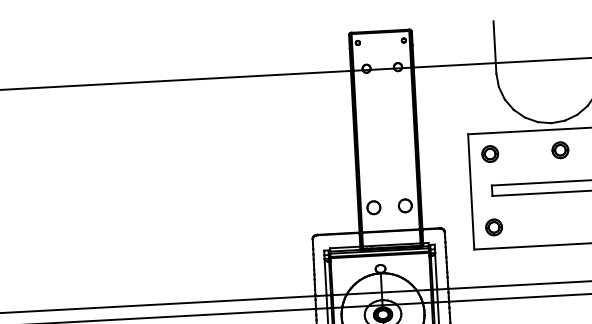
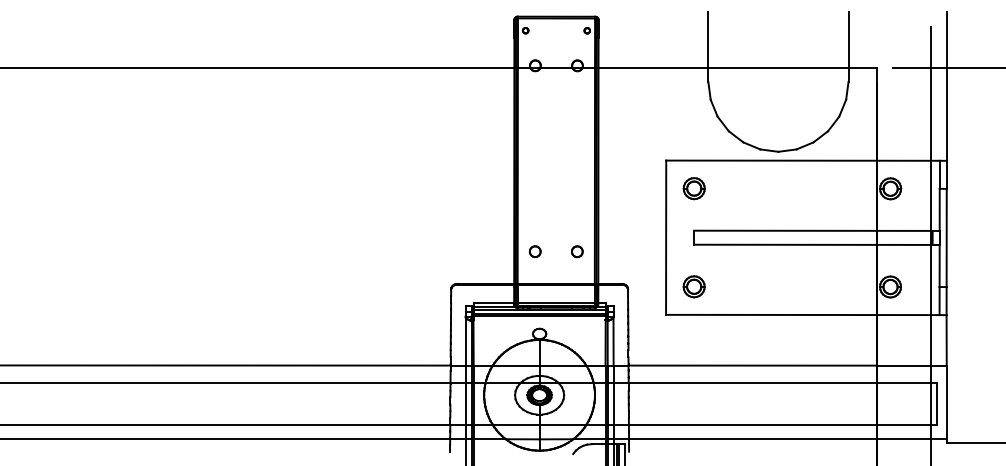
part: (559, 150) -> (787, 188), removed
part: (405, 205) -> (577, 251), size x0.62
part: (374, 207) -> (535, 251), size x0.62

